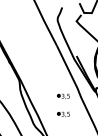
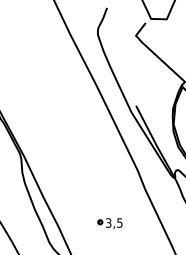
part: (63, 96) -> (109, 187), removed

